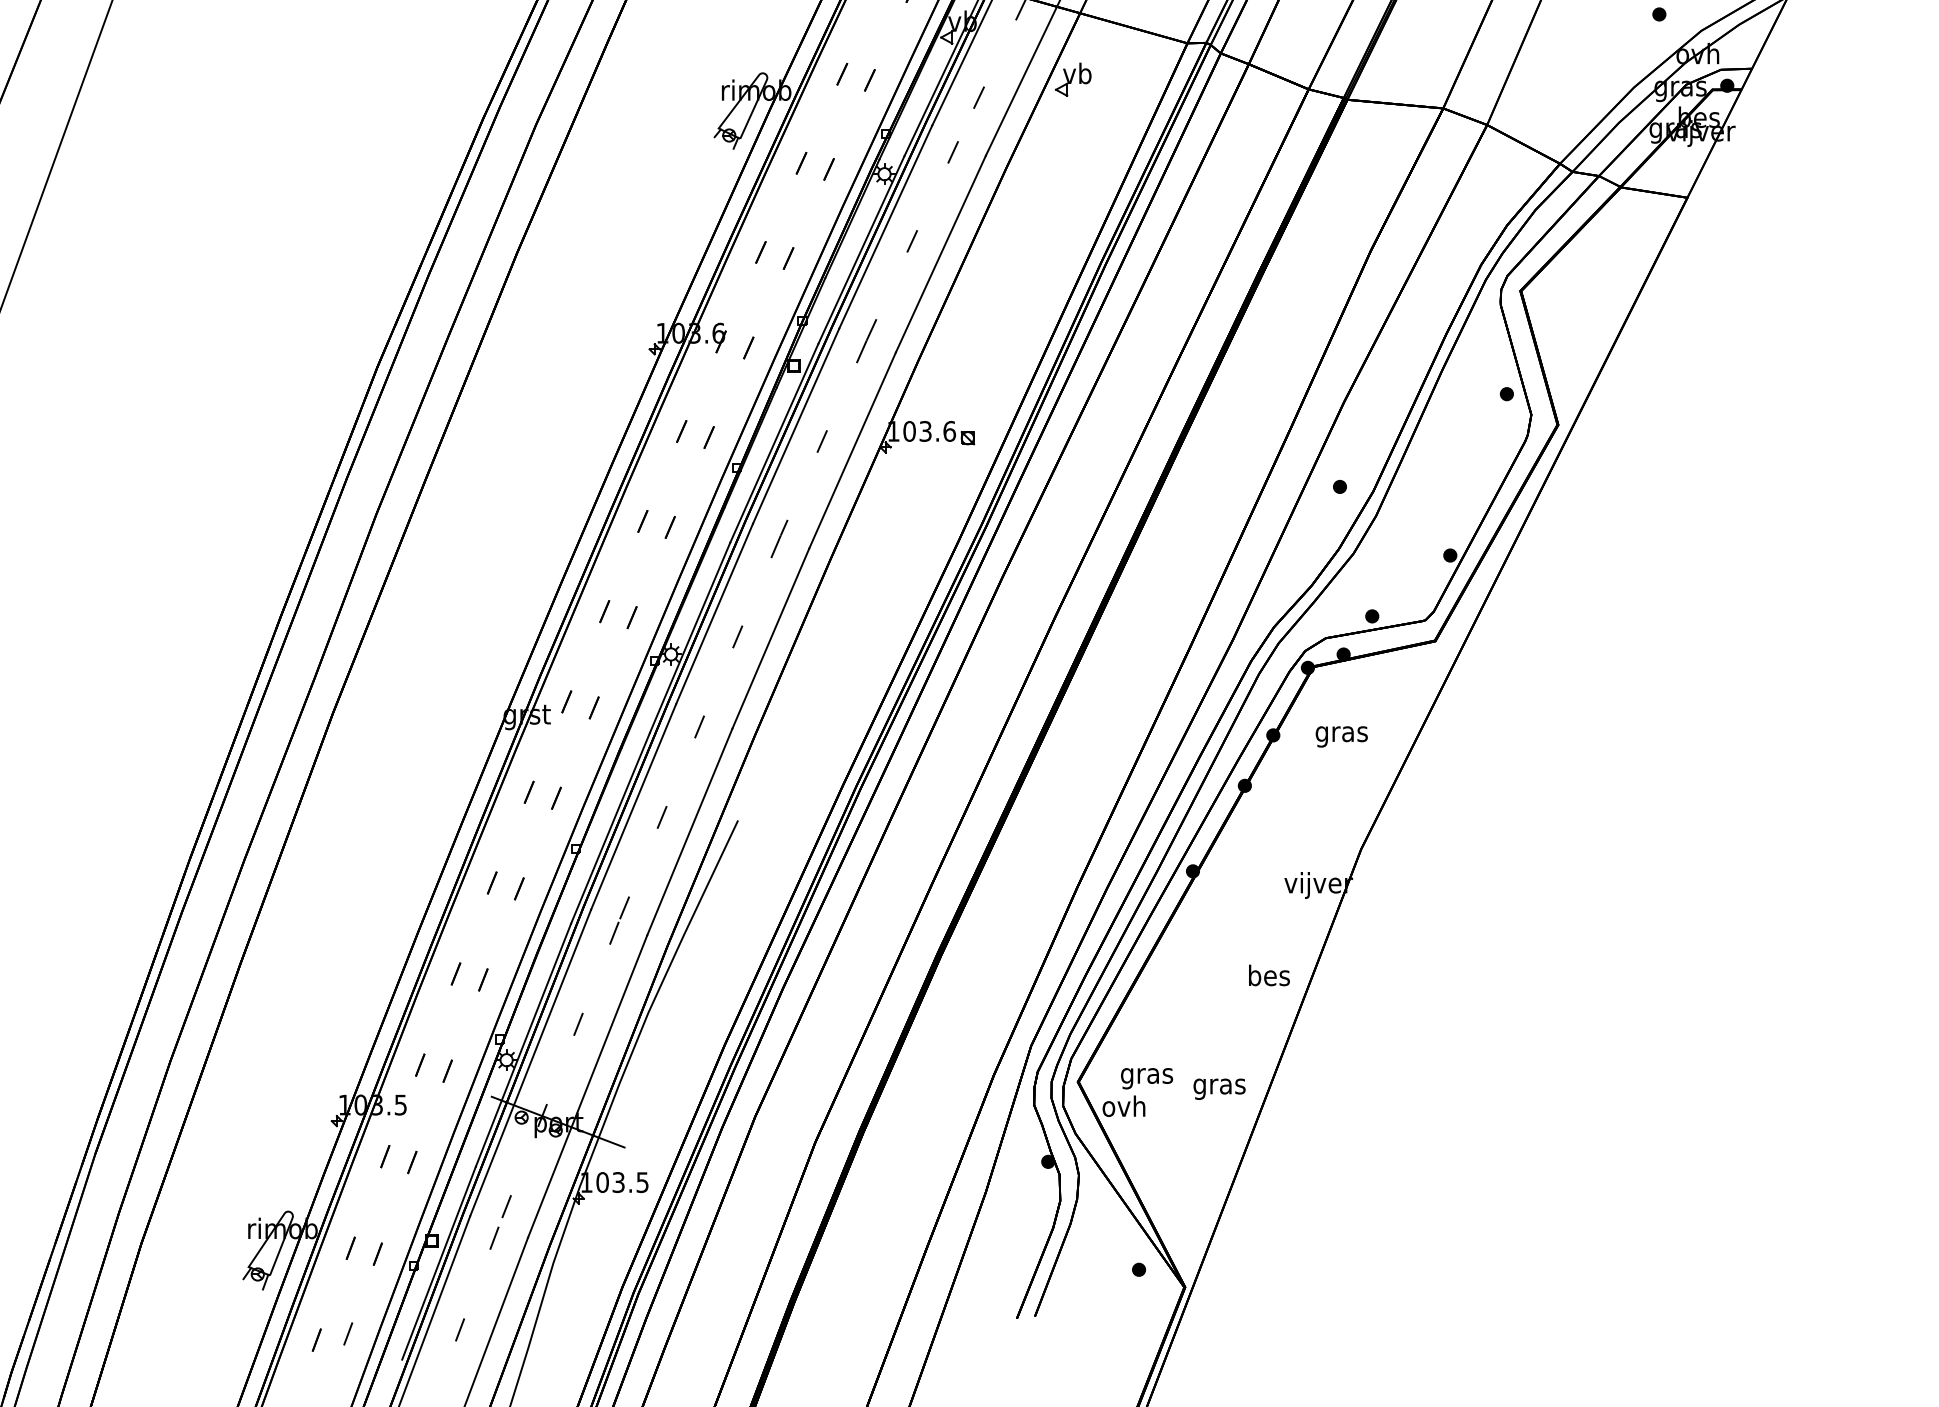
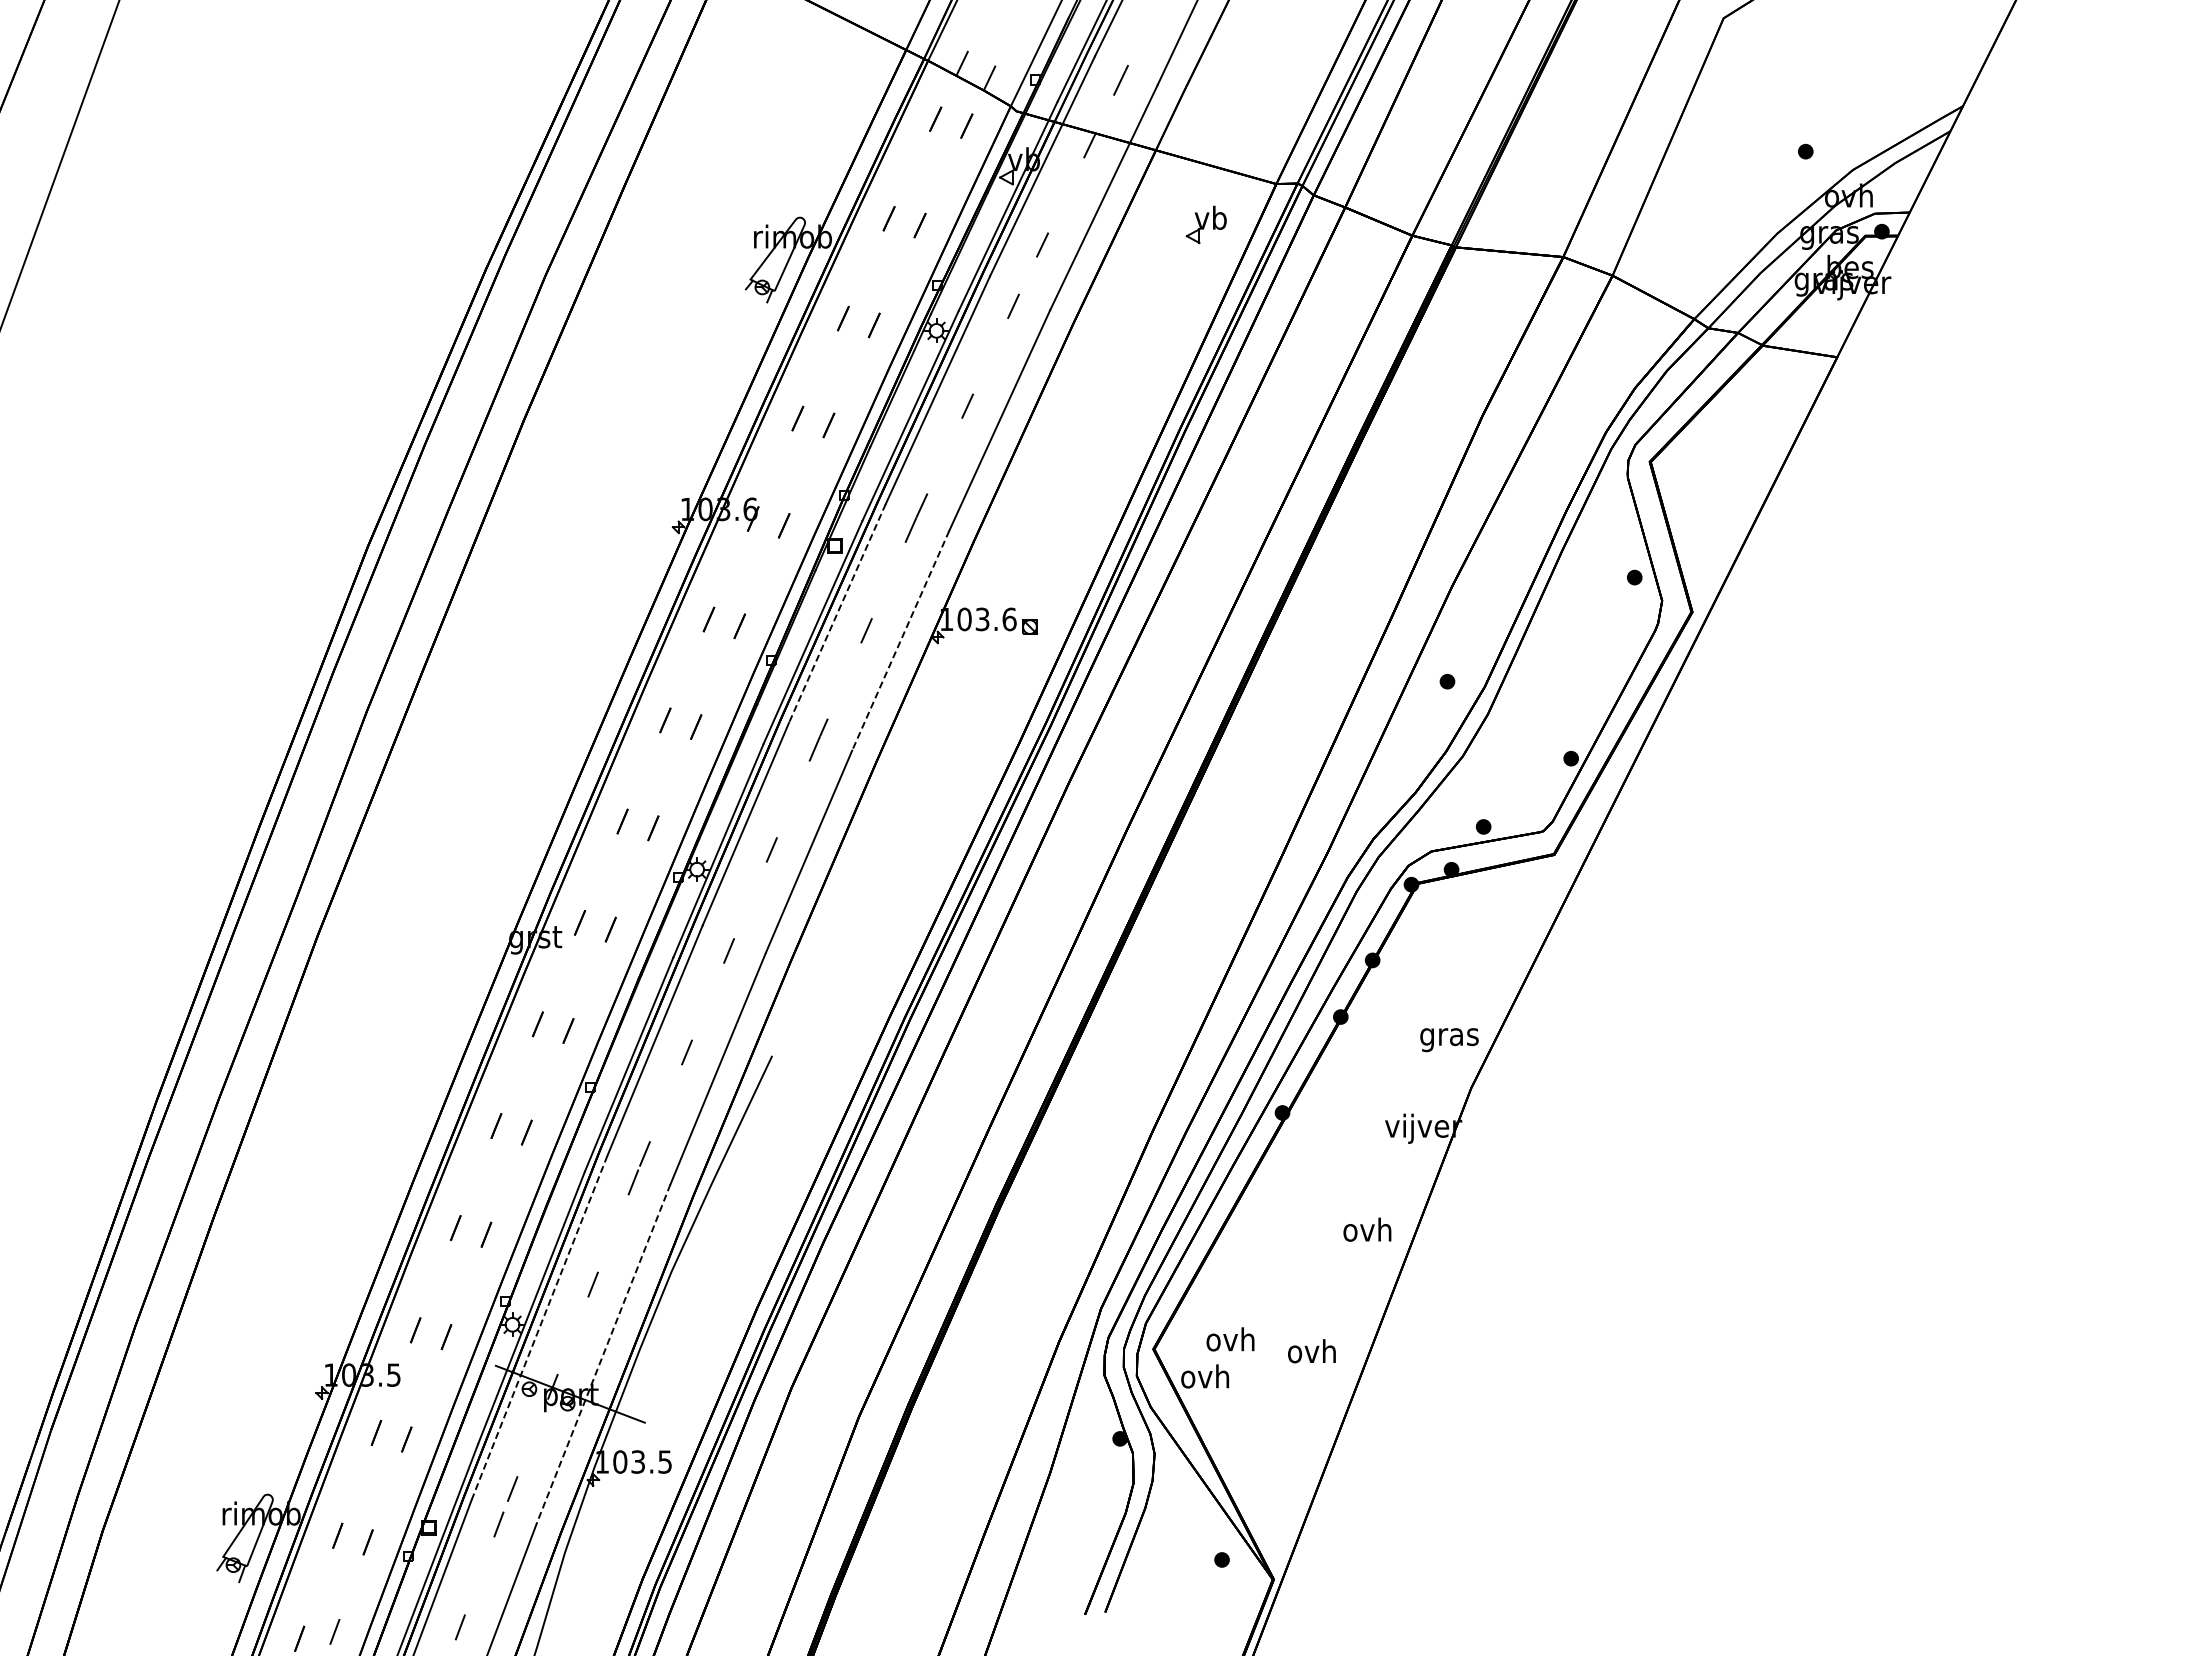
part: (1072, 79) -> (1205, 224), moved
line: (796, 426) -> (837, 613), solid -> dashed
line: (852, 451) -> (900, 641), solid -> dashed
text: (1341, 737) -> (1449, 1040), moved
text: (1268, 975) -> (1367, 1229), bes -> ovh
line: (530, 1062) -> (539, 1327), solid -> dashed
text: (1146, 1075) -> (1230, 1342), gras -> ovh
line: (587, 1086) -> (603, 1354), solid -> dashed
text: (1219, 1086) -> (1312, 1354), gras -> ovh

